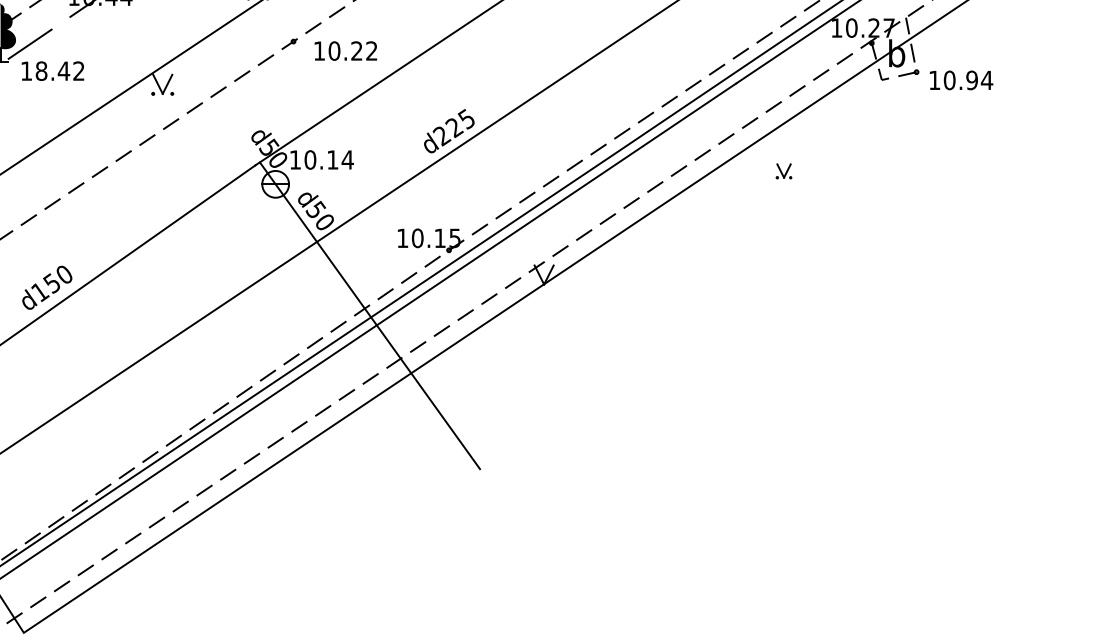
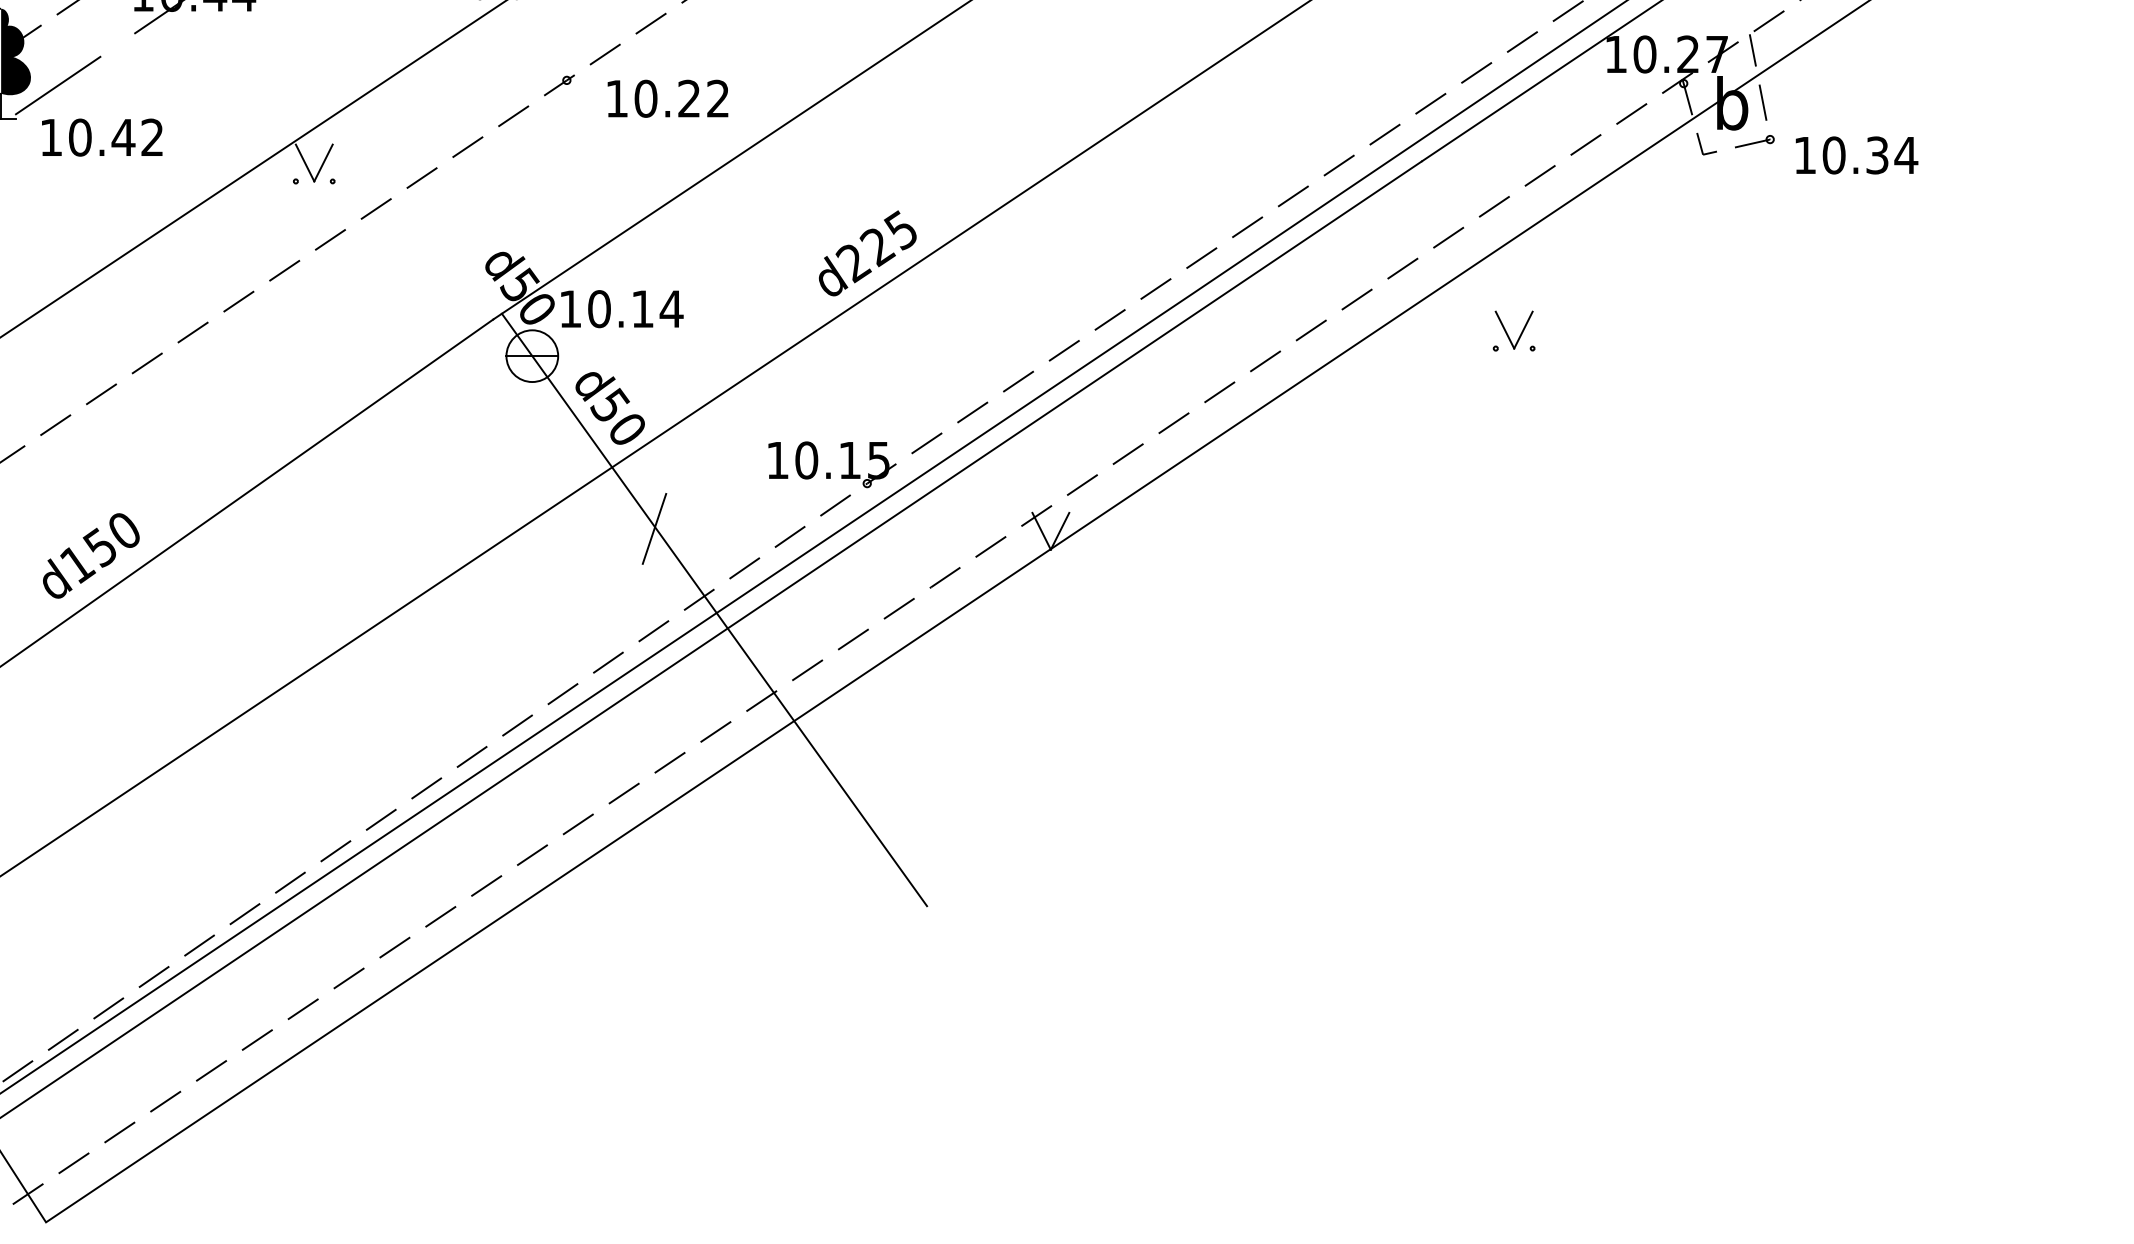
text: (41, 70) -> (80, 136), 18.42 -> 10.42
text: (971, 80) -> (1876, 155), 10.94 -> 10.34
part: (783, 171) -> (1513, 331), size x1.43
line: (338, 273) -> (653, 528), added

